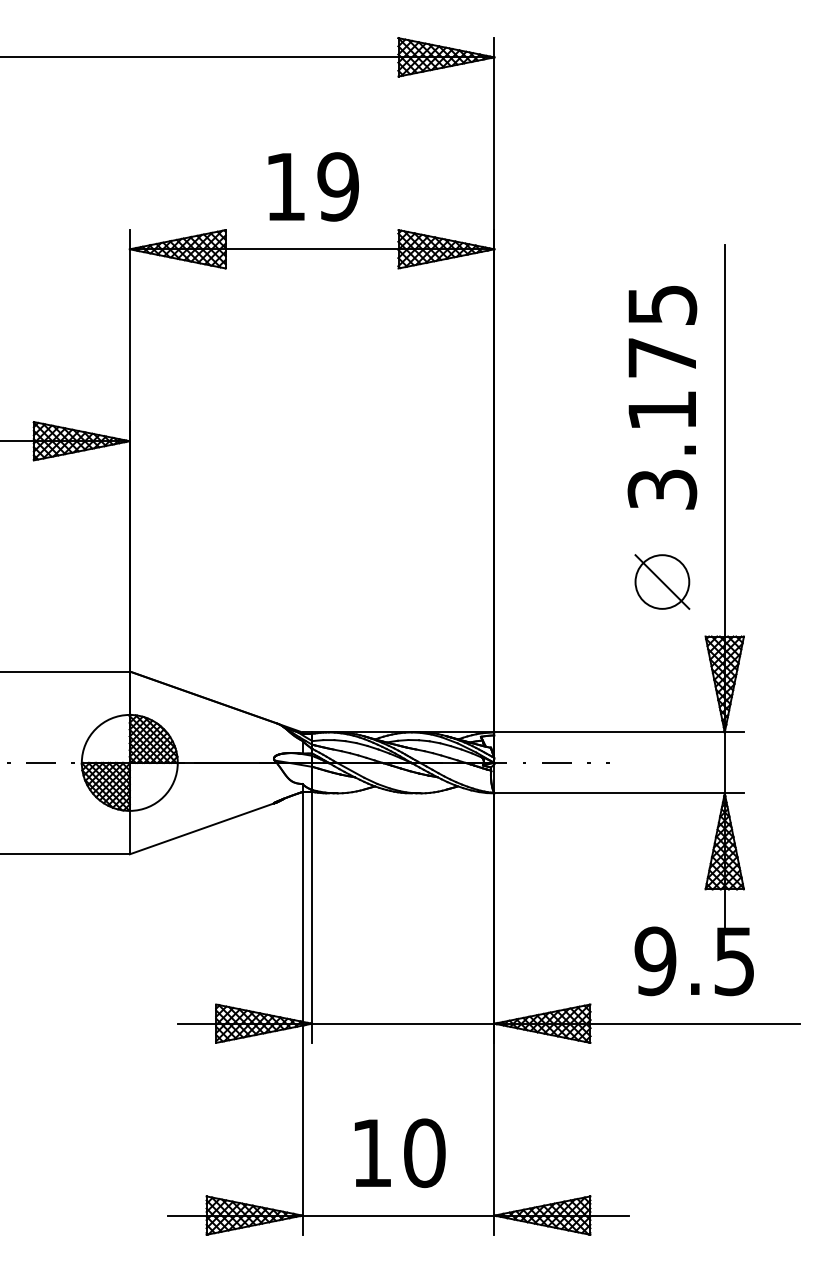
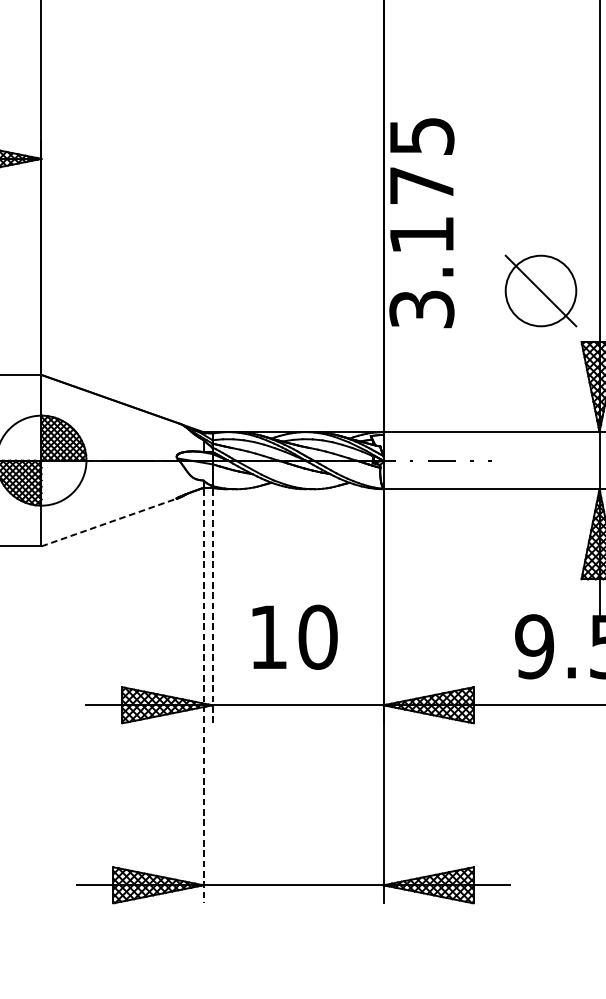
text: (662, 397) -> (422, 222), moved
part: (662, 581) -> (541, 290), size x1.4
line: (203, 828) -> (110, 522), solid -> dashed
line: (312, 918) -> (212, 606), solid -> dashed
line: (302, 1014) -> (203, 696), solid -> dashed
text: (399, 1152) -> (294, 636), moved

